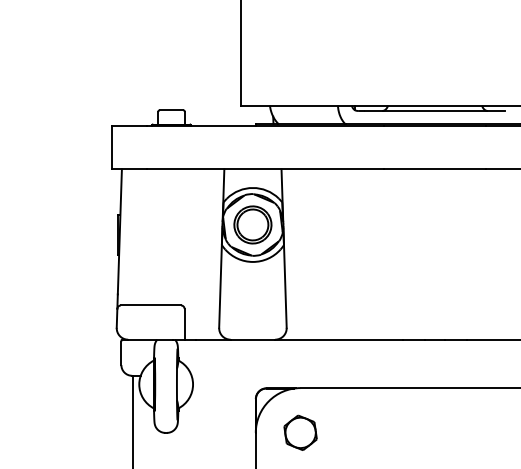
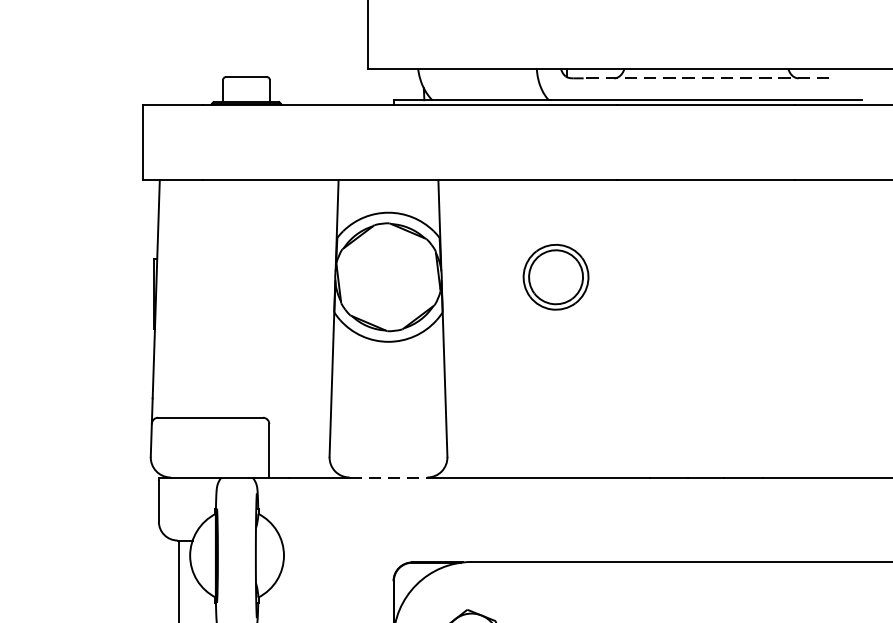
line: (434, 111) -> (705, 79), solid -> dashed
part: (252, 224) -> (555, 276), moved
line: (253, 339) -> (389, 477), solid -> dashed

